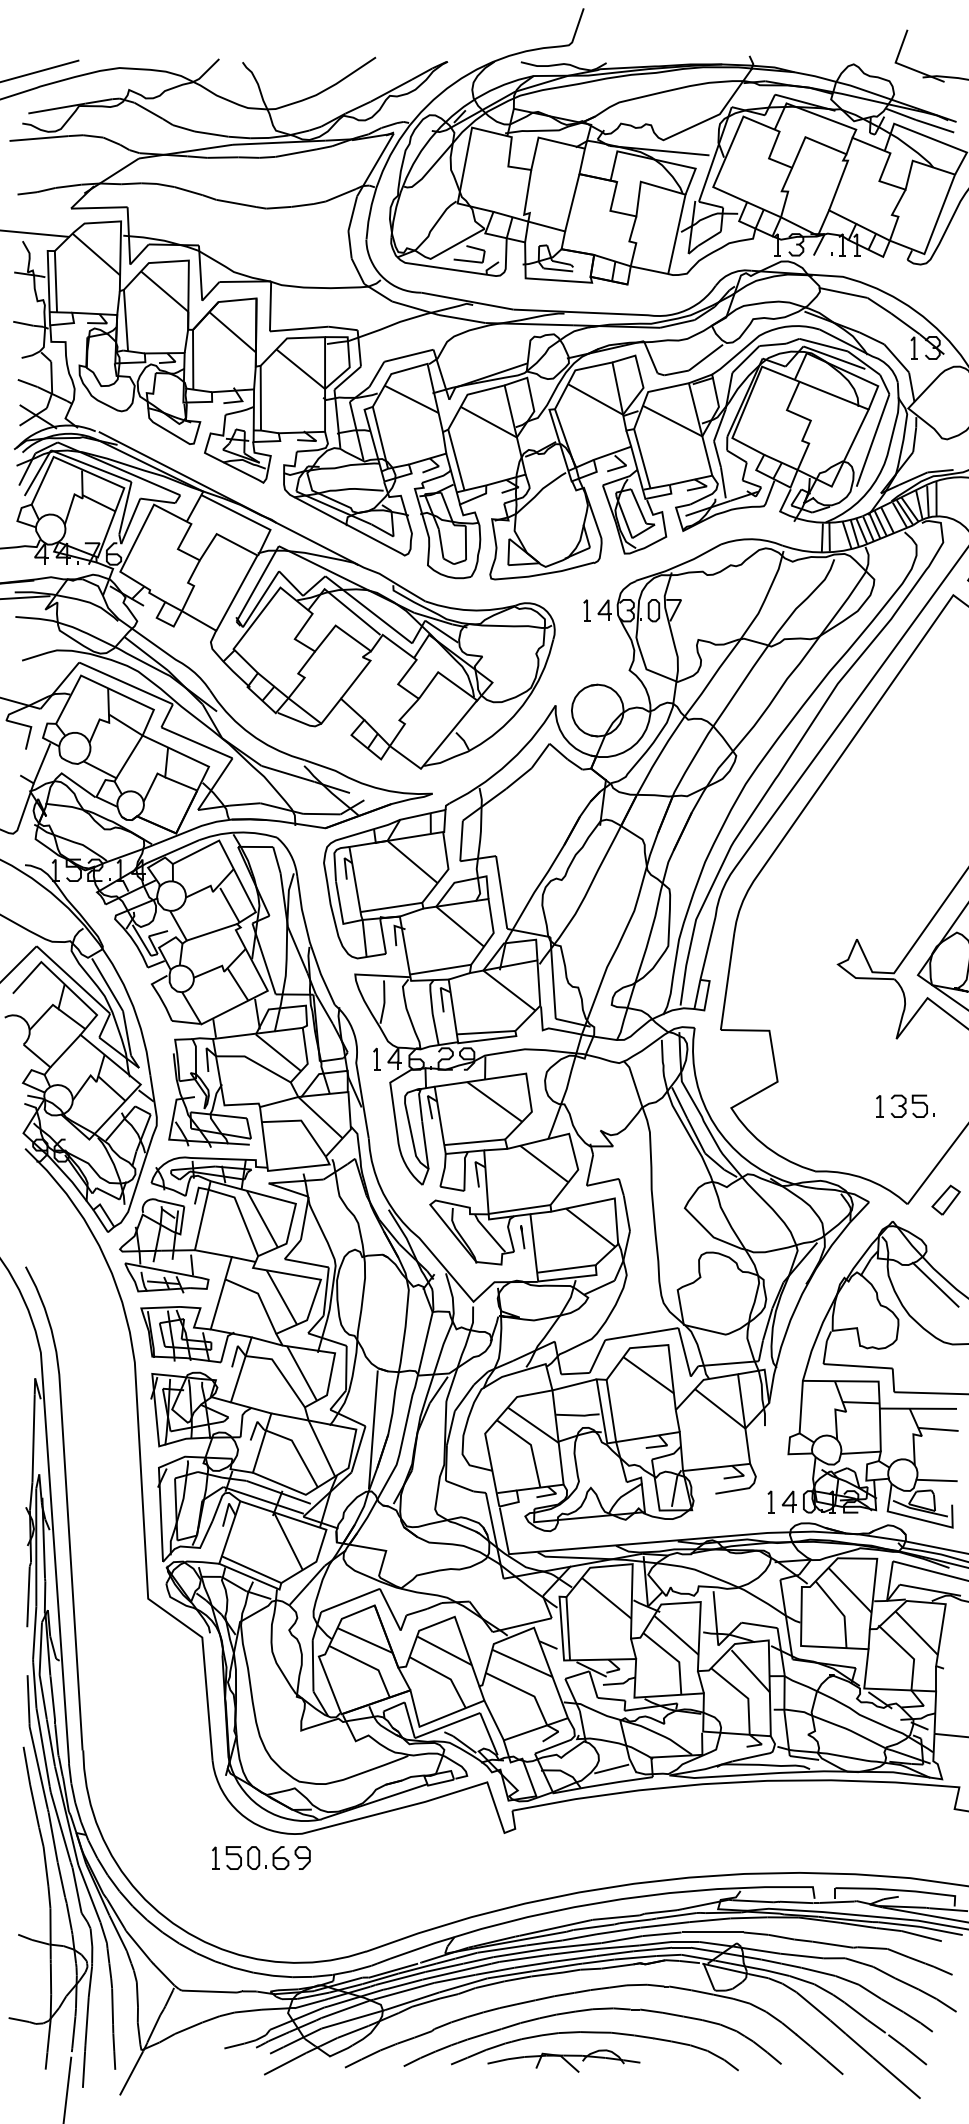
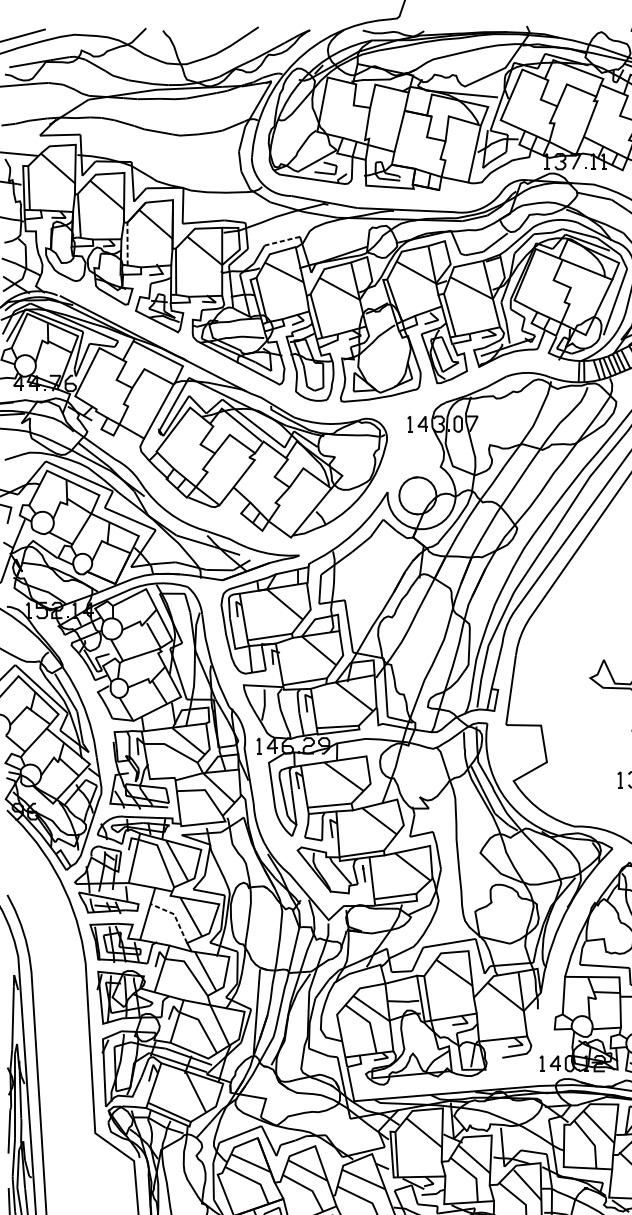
line: (408, 355) -> (282, 241), solid -> dashed
line: (193, 360) -> (127, 244), solid -> dashed
line: (259, 1297) -> (175, 917), solid -> dashed

